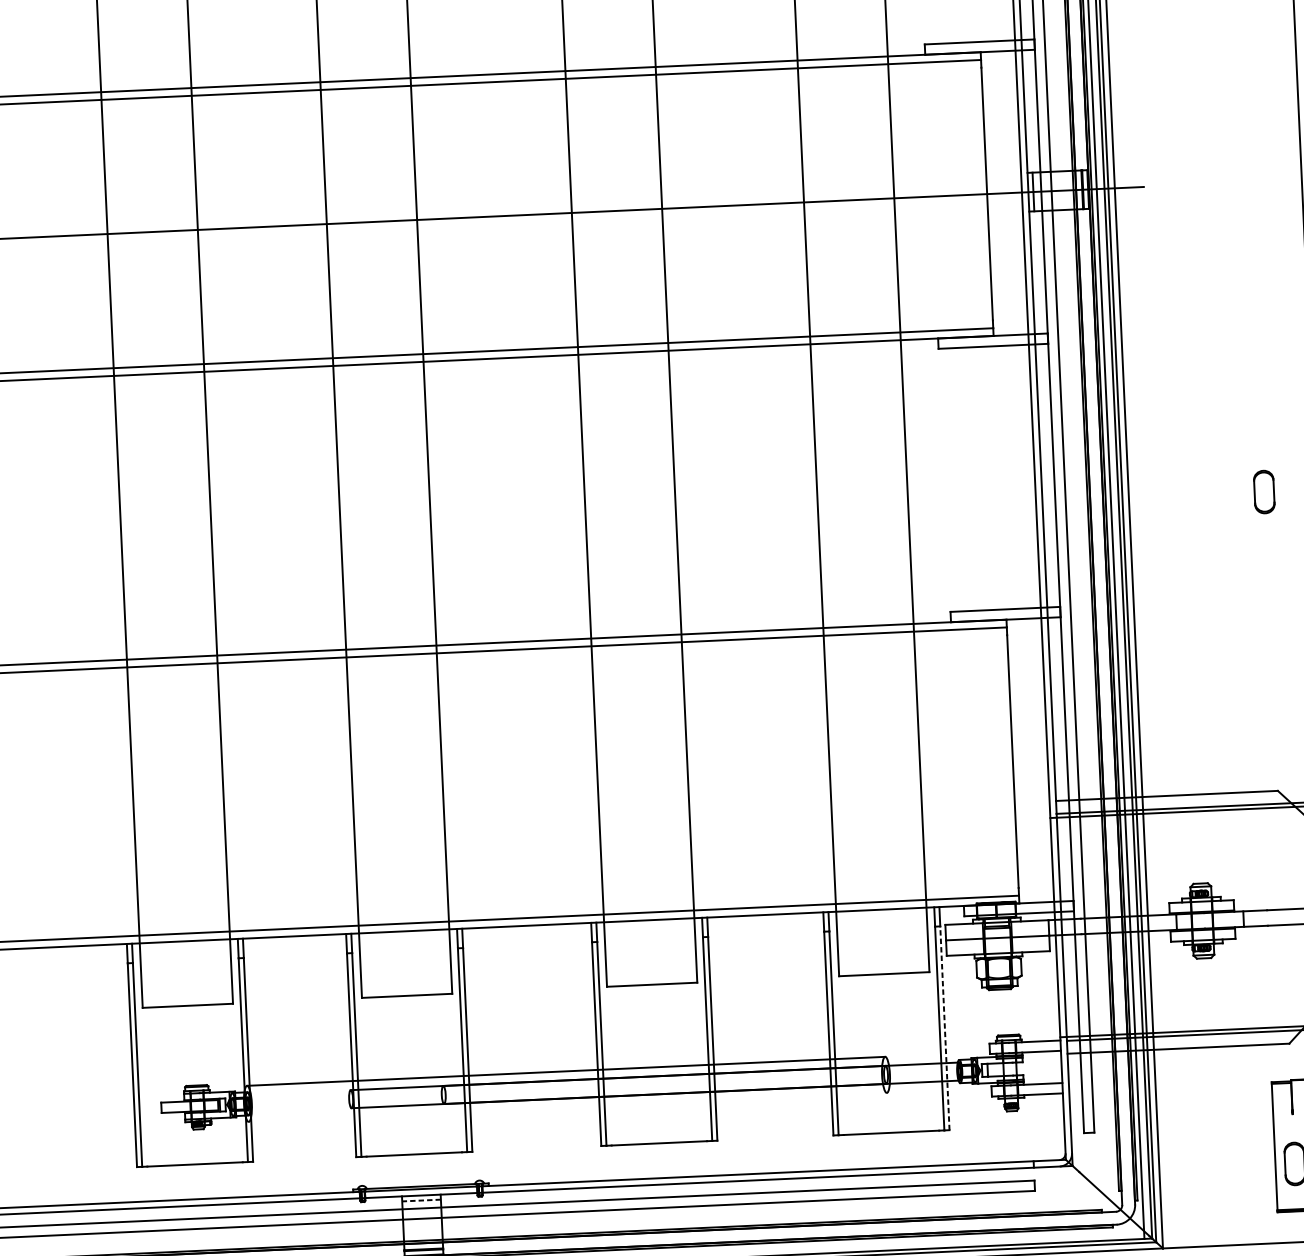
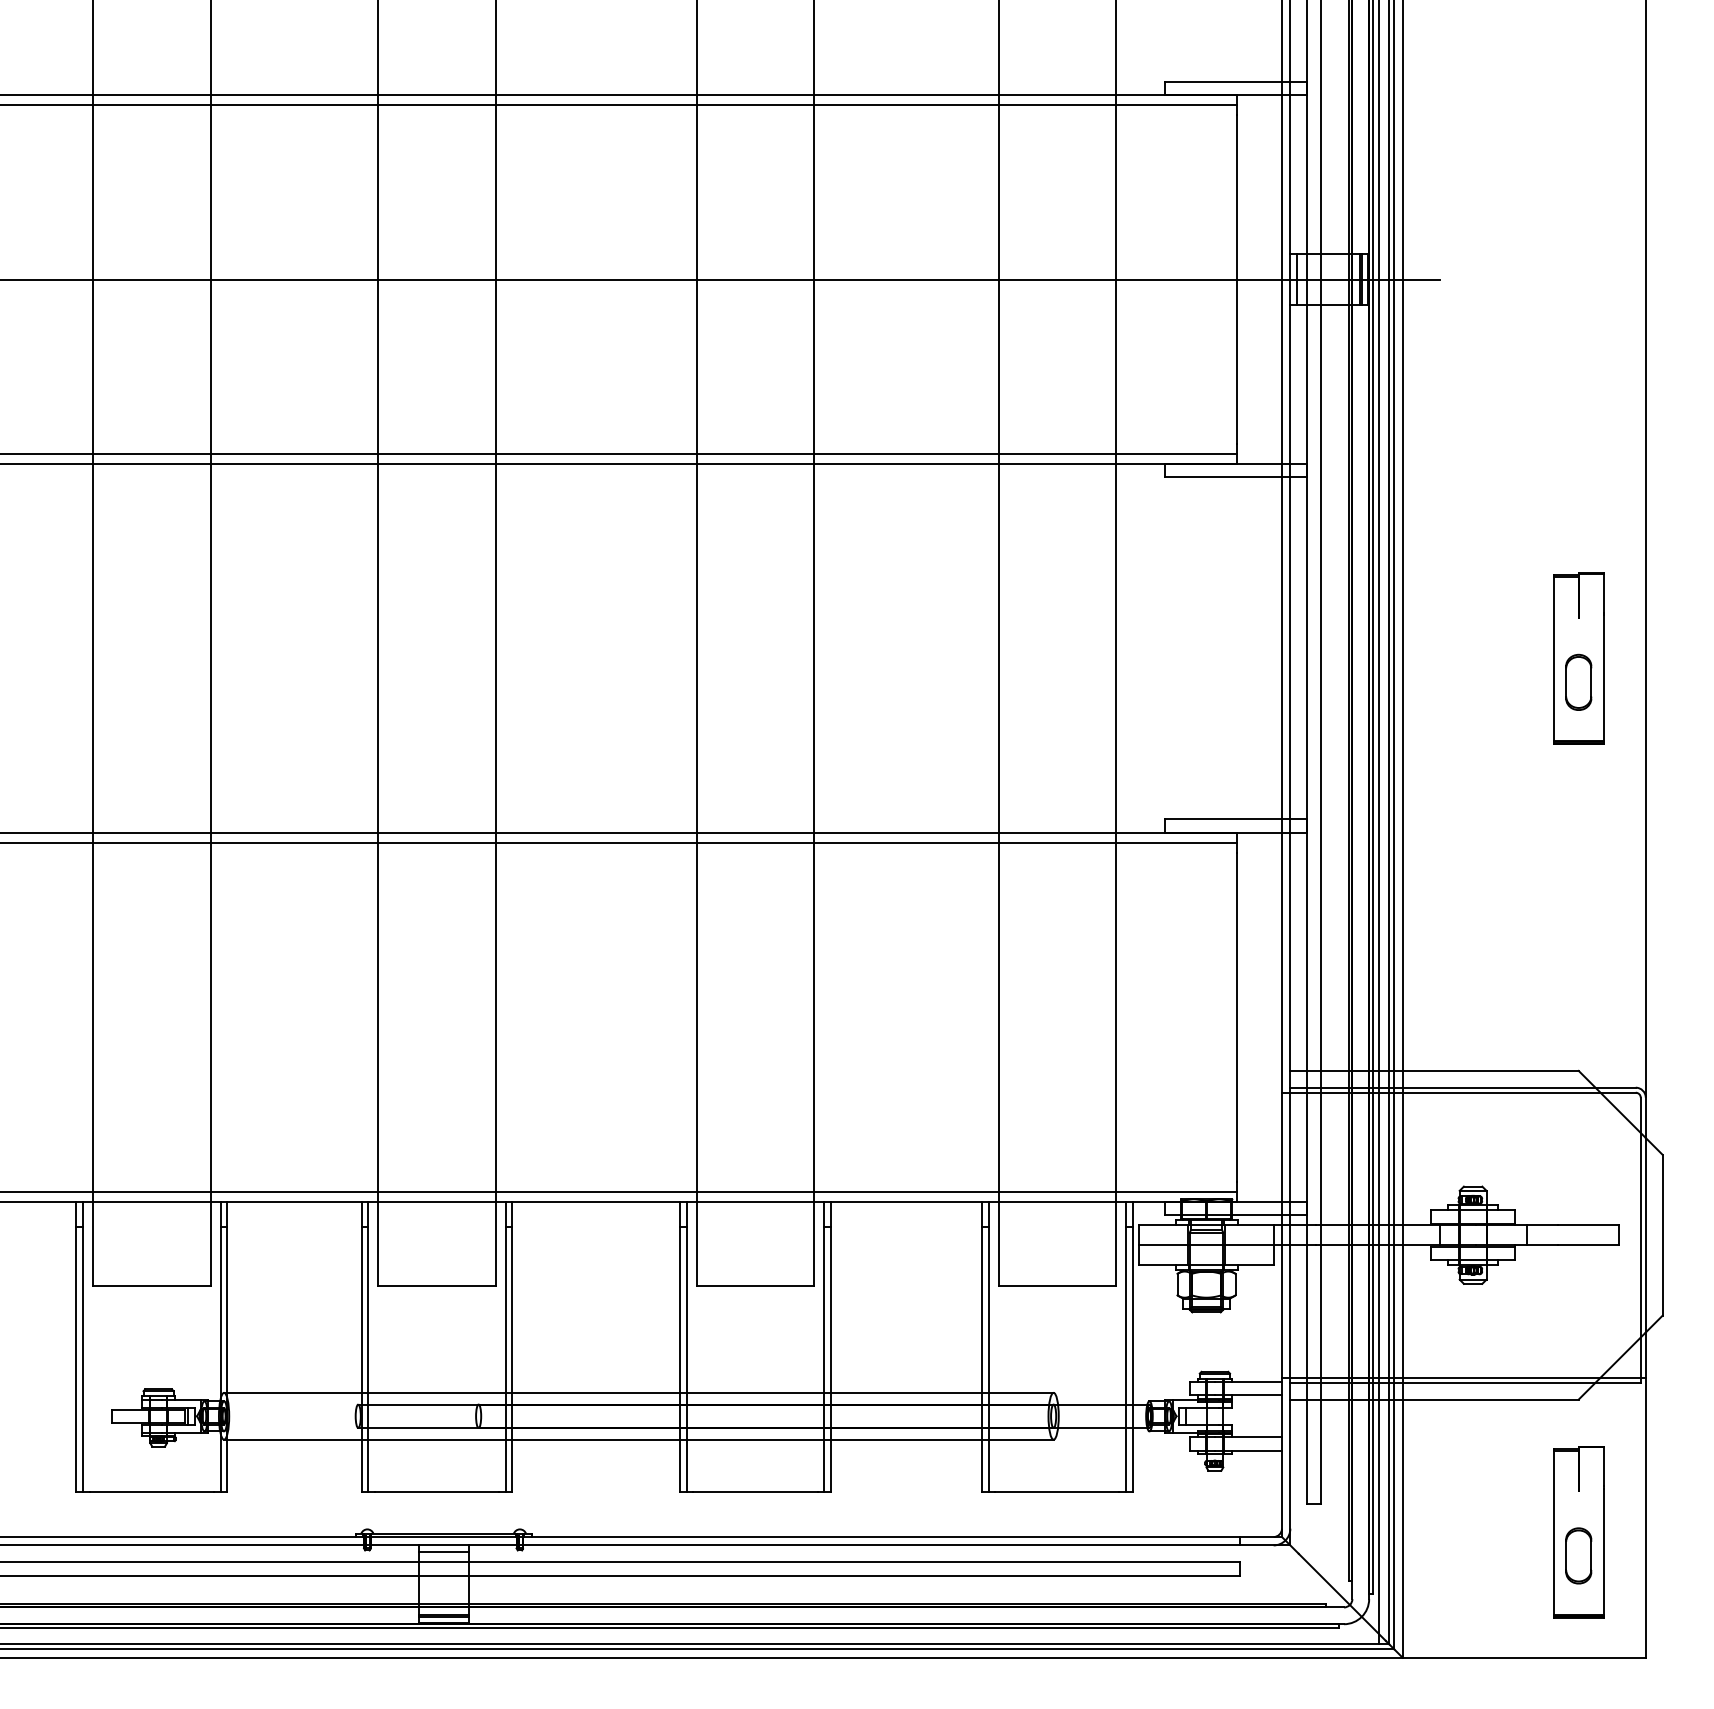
part: (1263, 473) -> (1578, 658), added
line: (944, 1027) -> (1132, 1358), dashed -> solid
line: (567, 1107) -> (638, 1439), added
line: (421, 1200) -> (443, 1551), dashed -> solid

